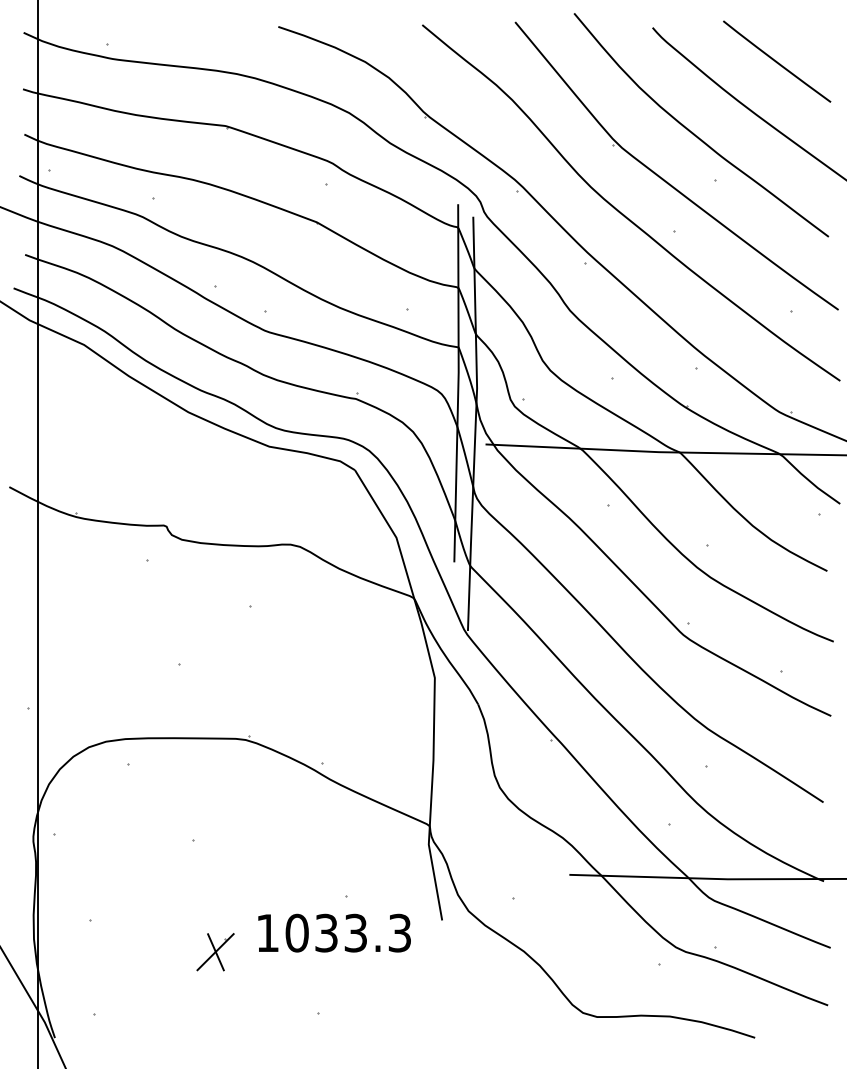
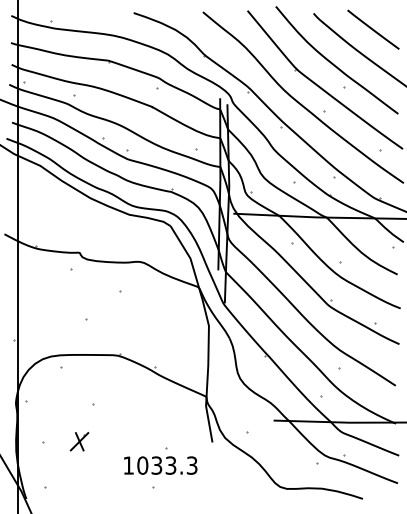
part: (334, 922) -> (160, 460), moved
part: (215, 951) -> (79, 441), moved

